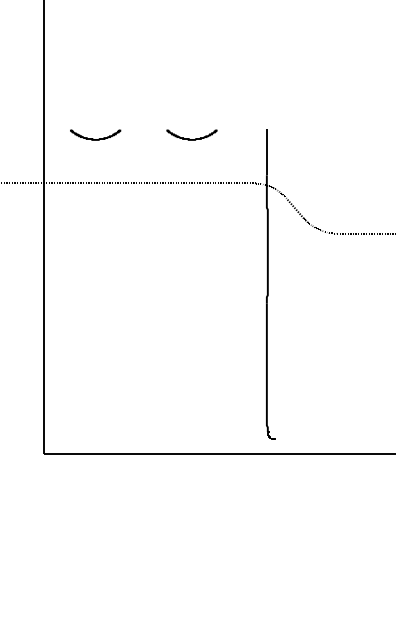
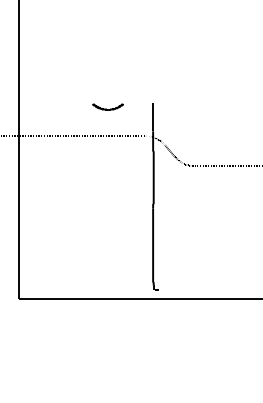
curve: (92, 137) -> (48, 108), removed

